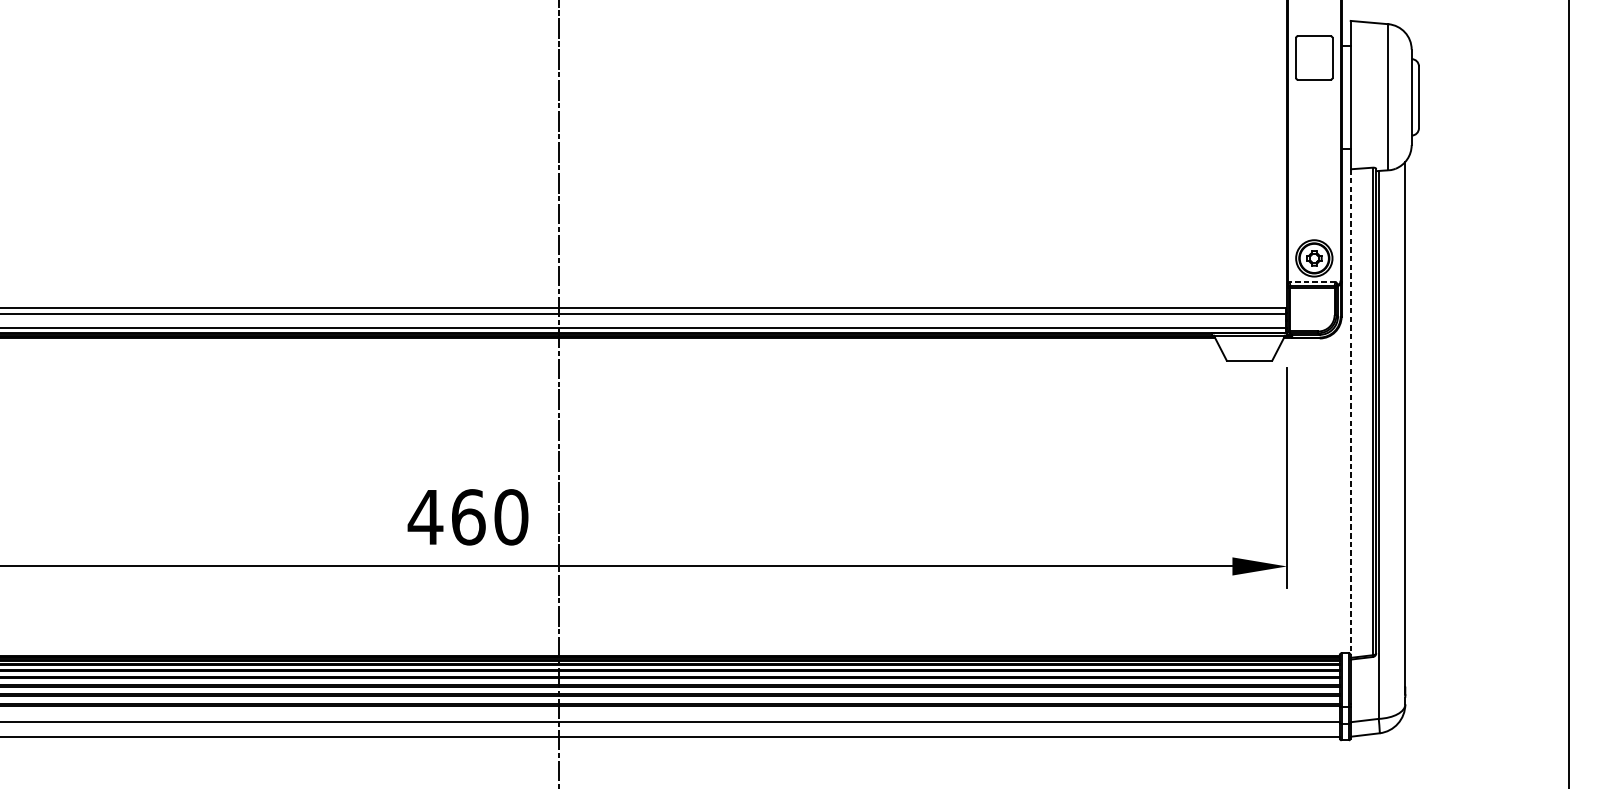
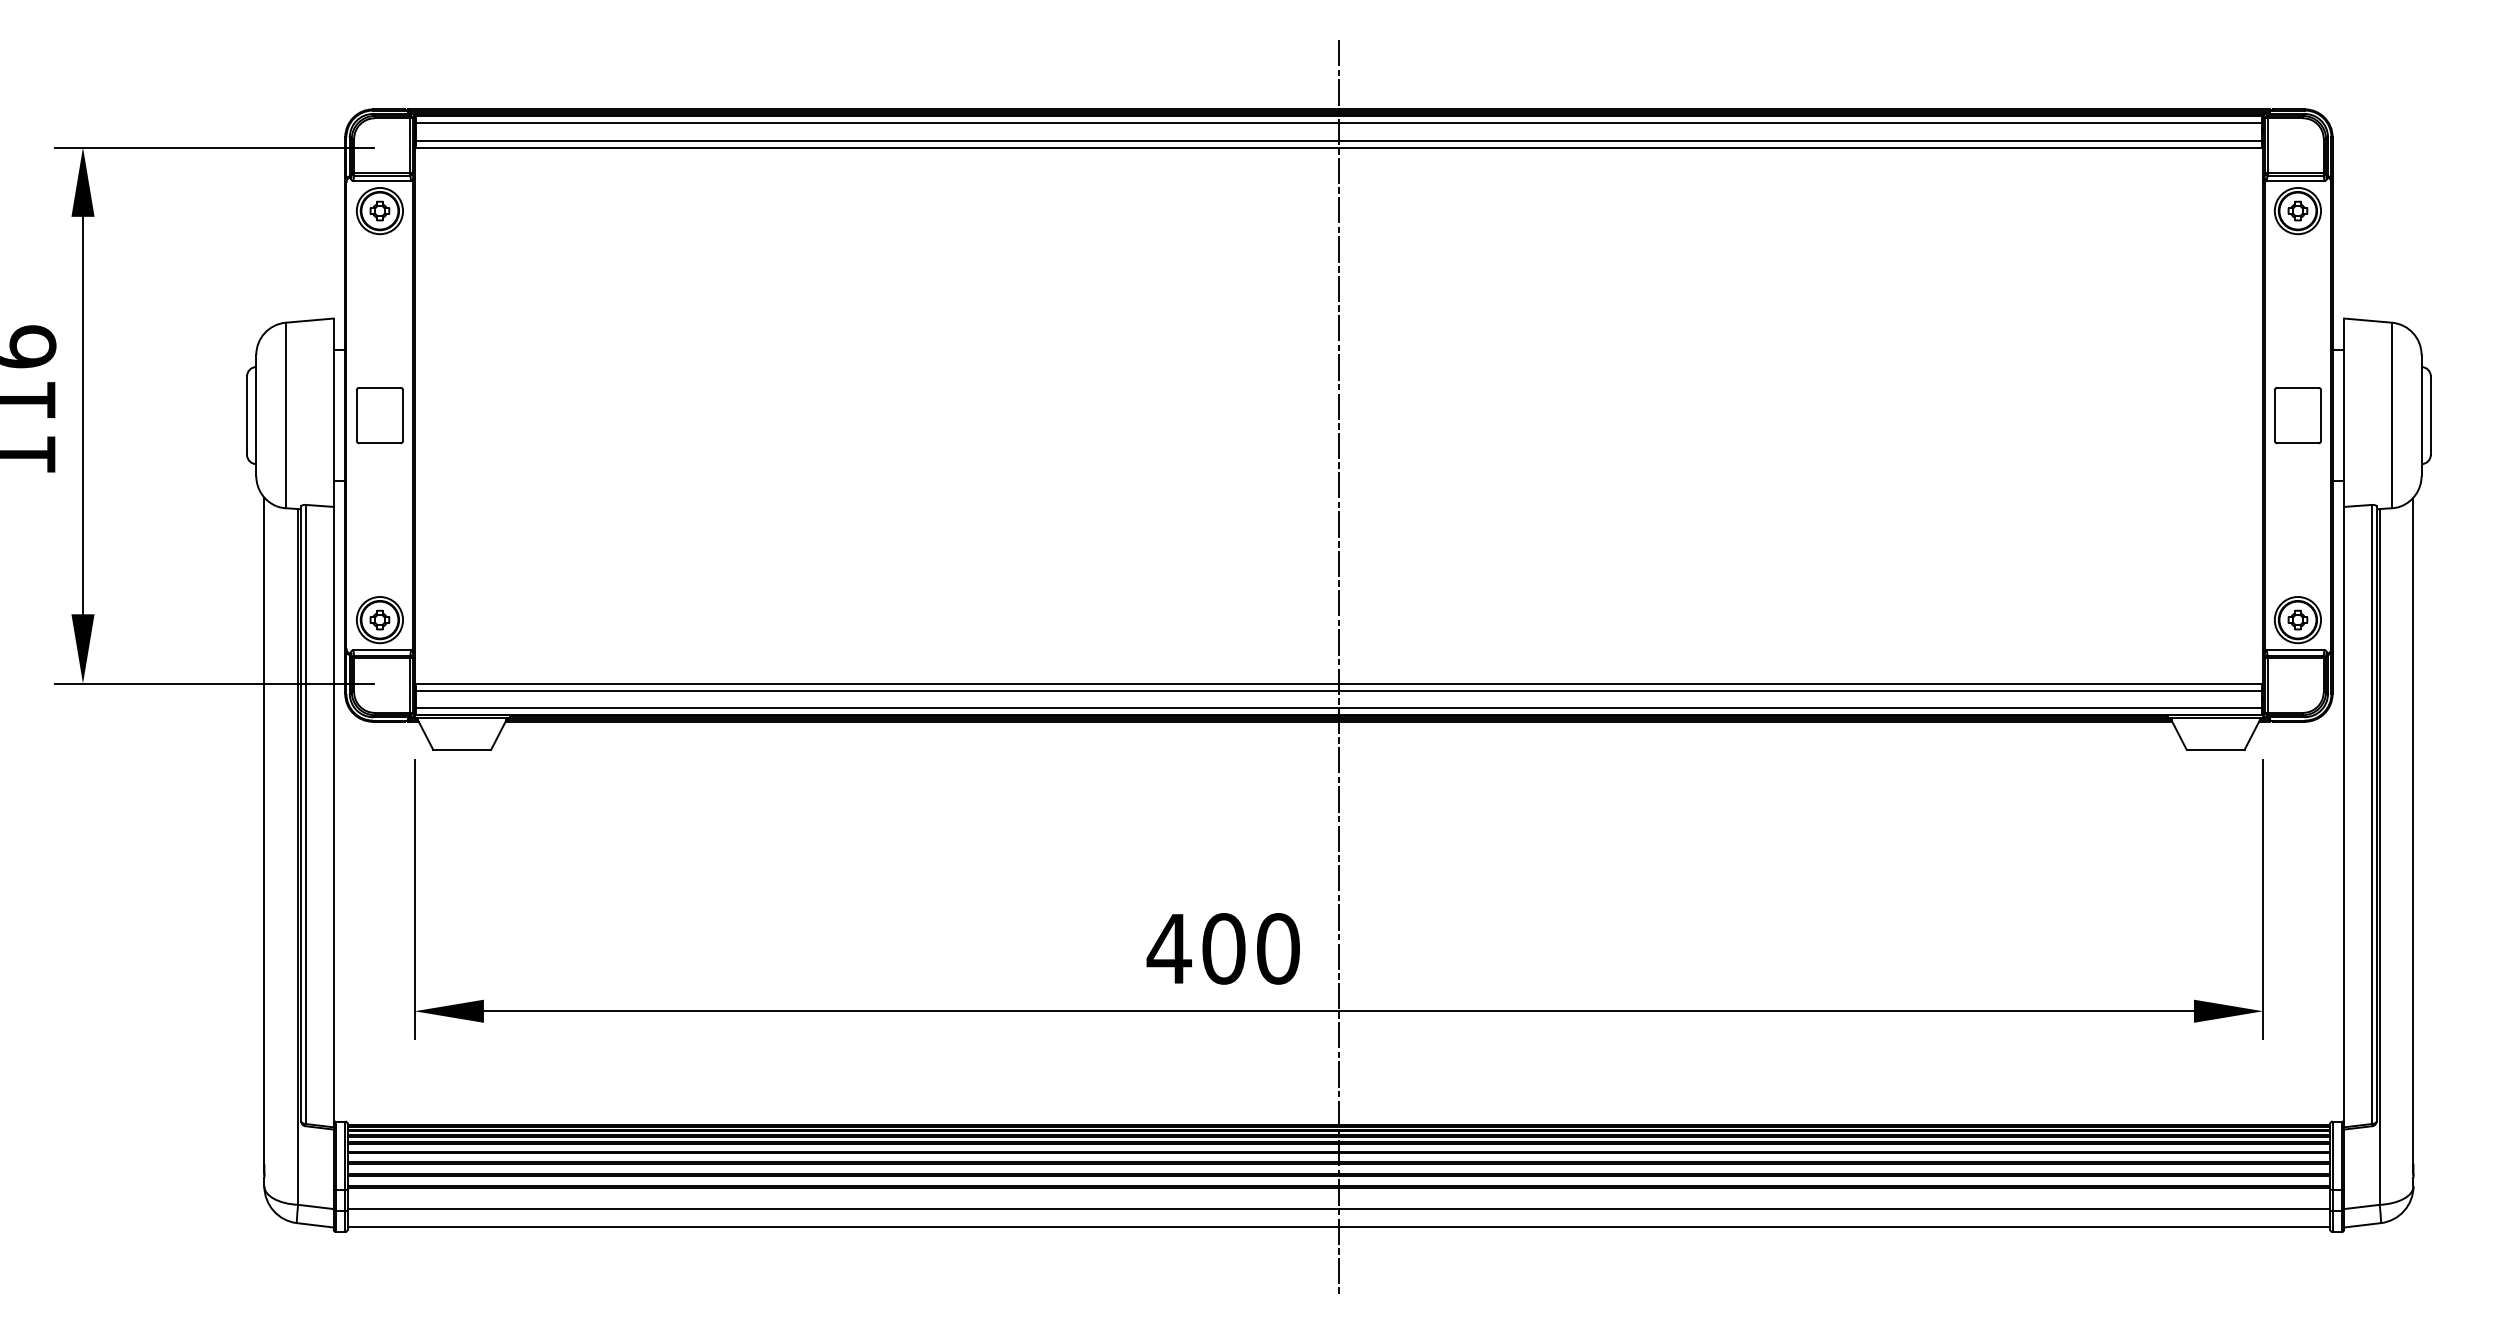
part: (1313, 57) -> (2297, 415), moved
line: (1312, 282) -> (2295, 650), dashed -> solid
line: (1350, 413) -> (2344, 817), dashed -> solid
text: (468, 517) -> (1223, 948), 460 -> 400

